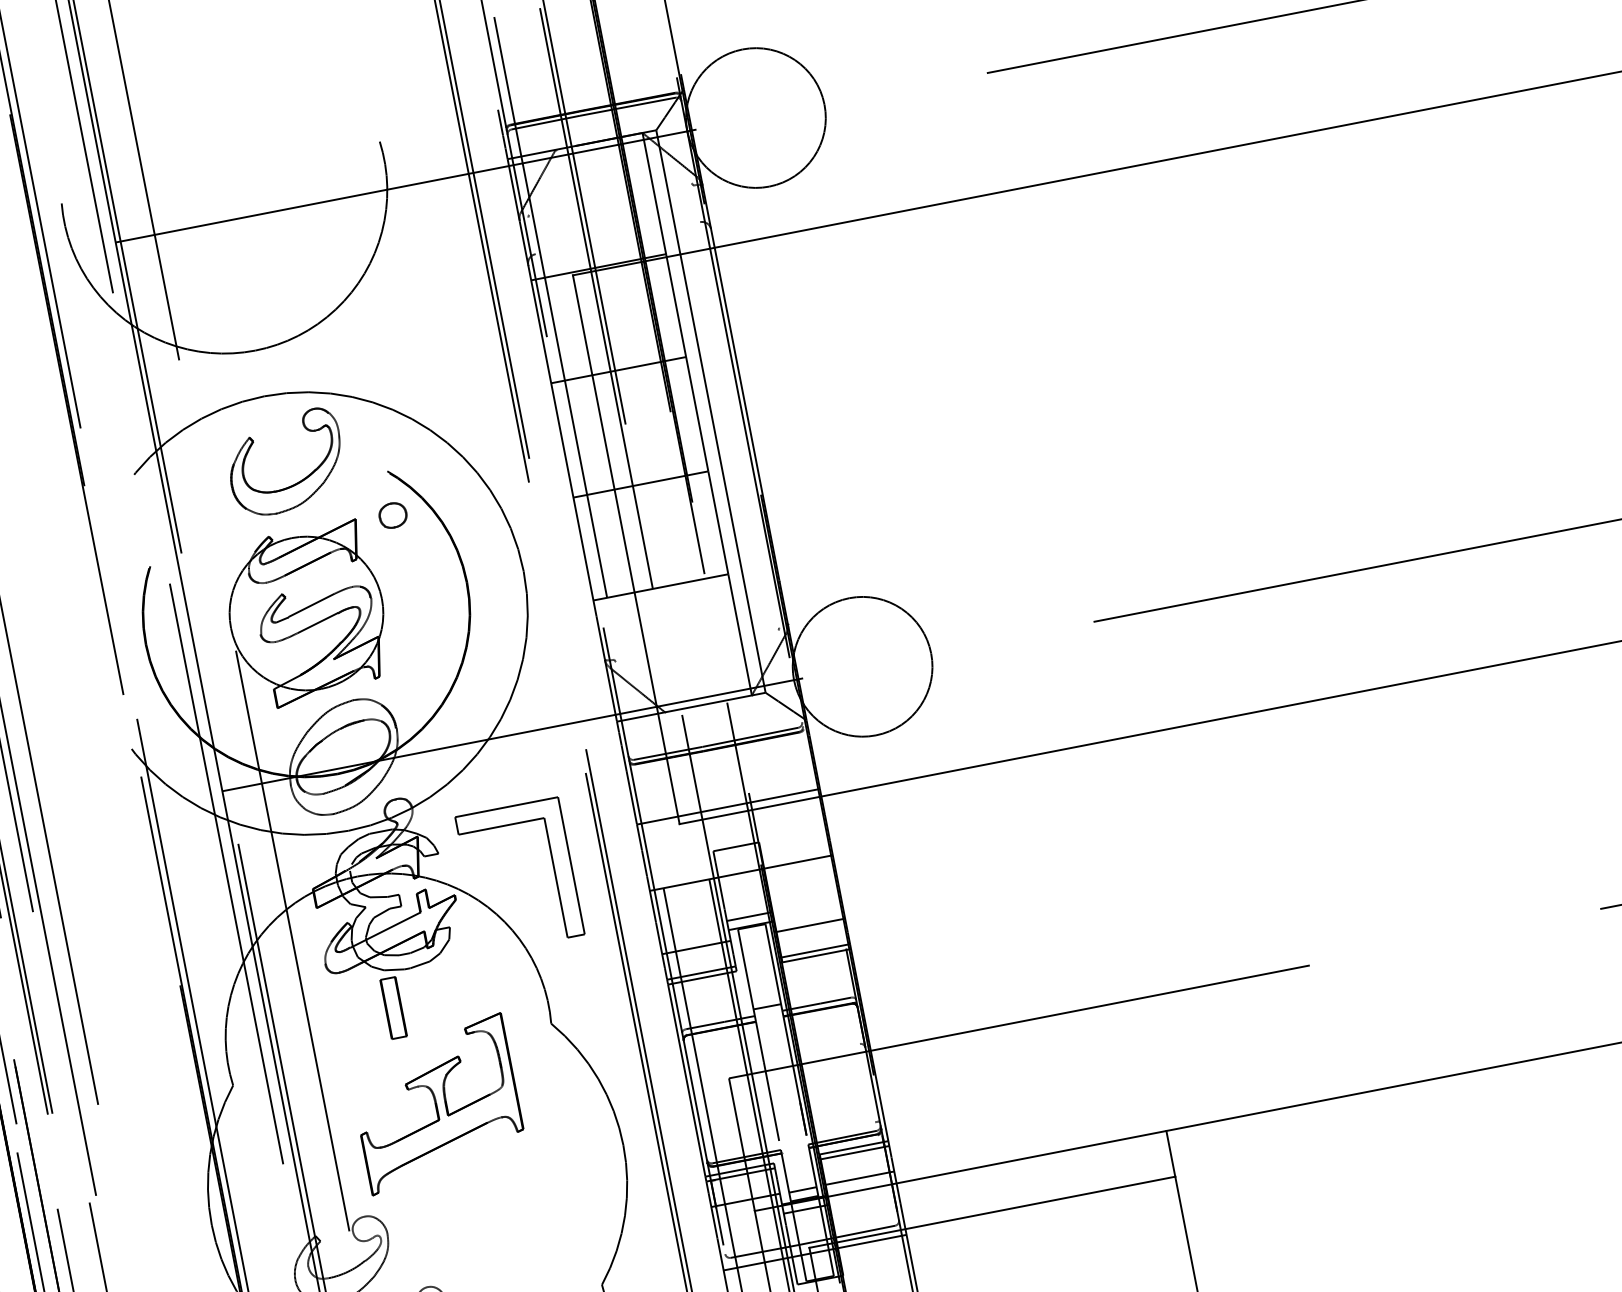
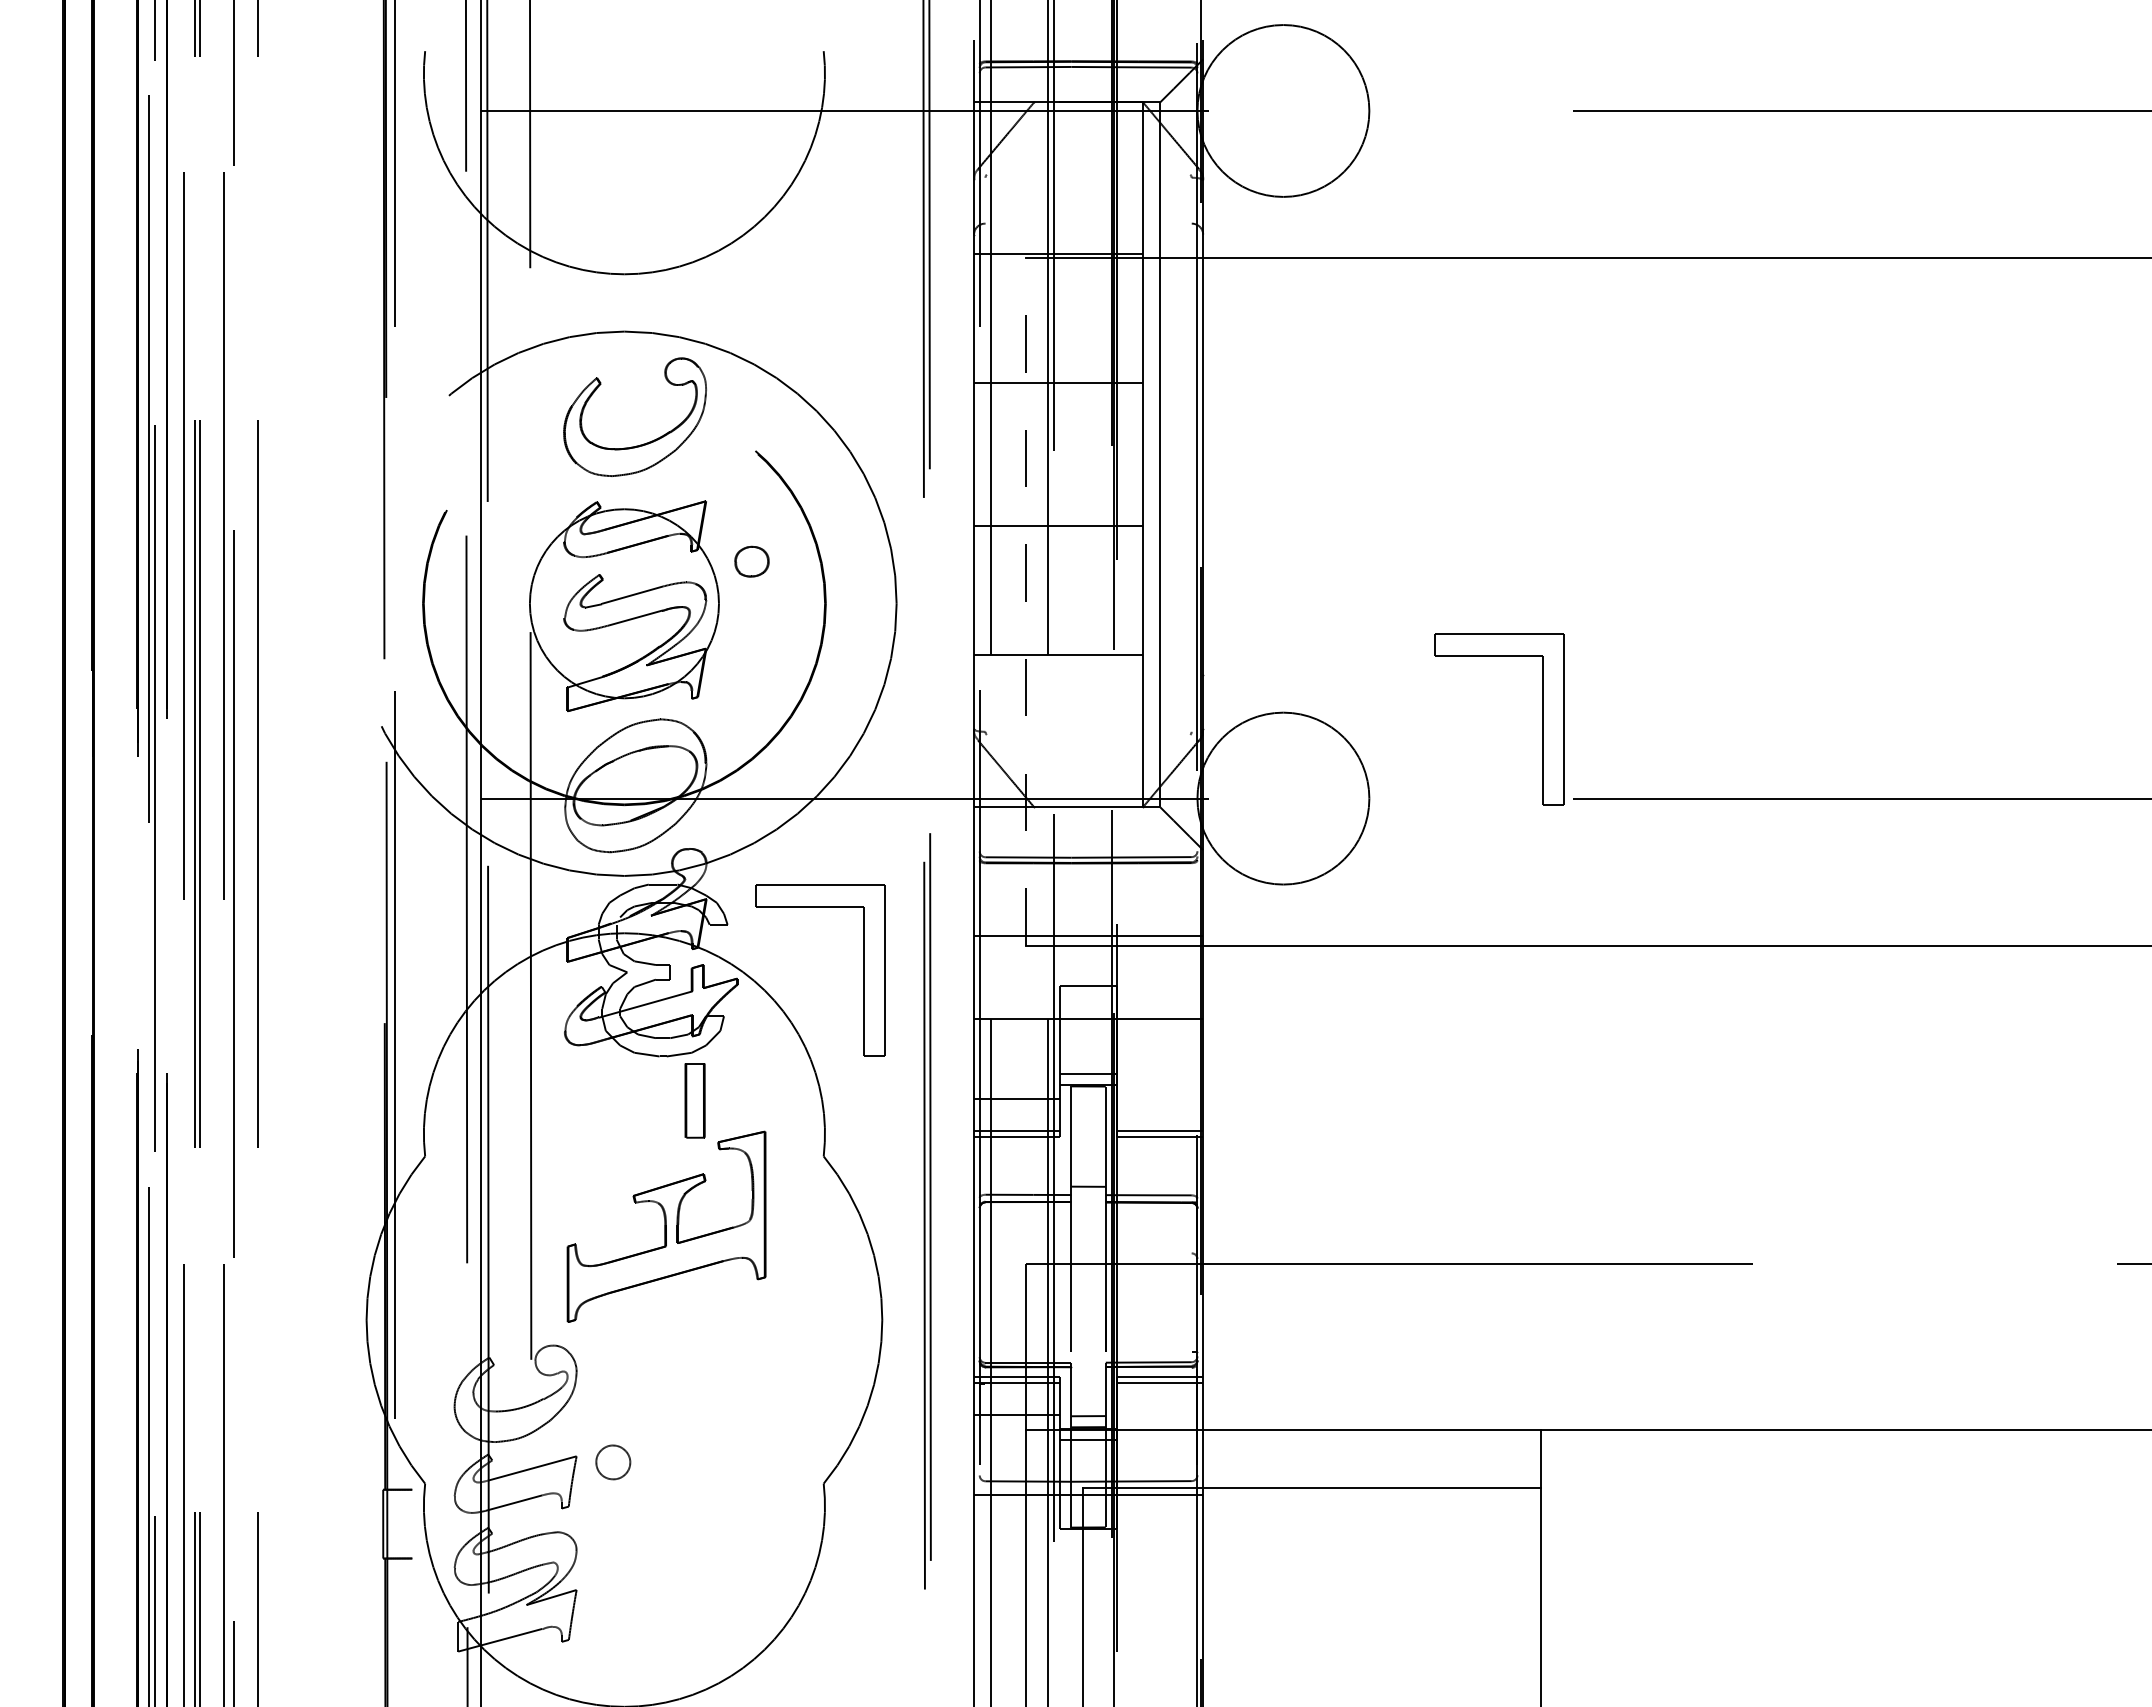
part: (392, 515) -> (751, 561), moved
line: (626, 549) -> (1025, 601), solid -> dashed
part: (1057, 563) -> (1542, 719), added
line: (811, 925) -> (1160, 1098), removed
part: (393, 1008) -> (694, 1100), moved
line: (860, 1178) -> (1160, 1415), removed

